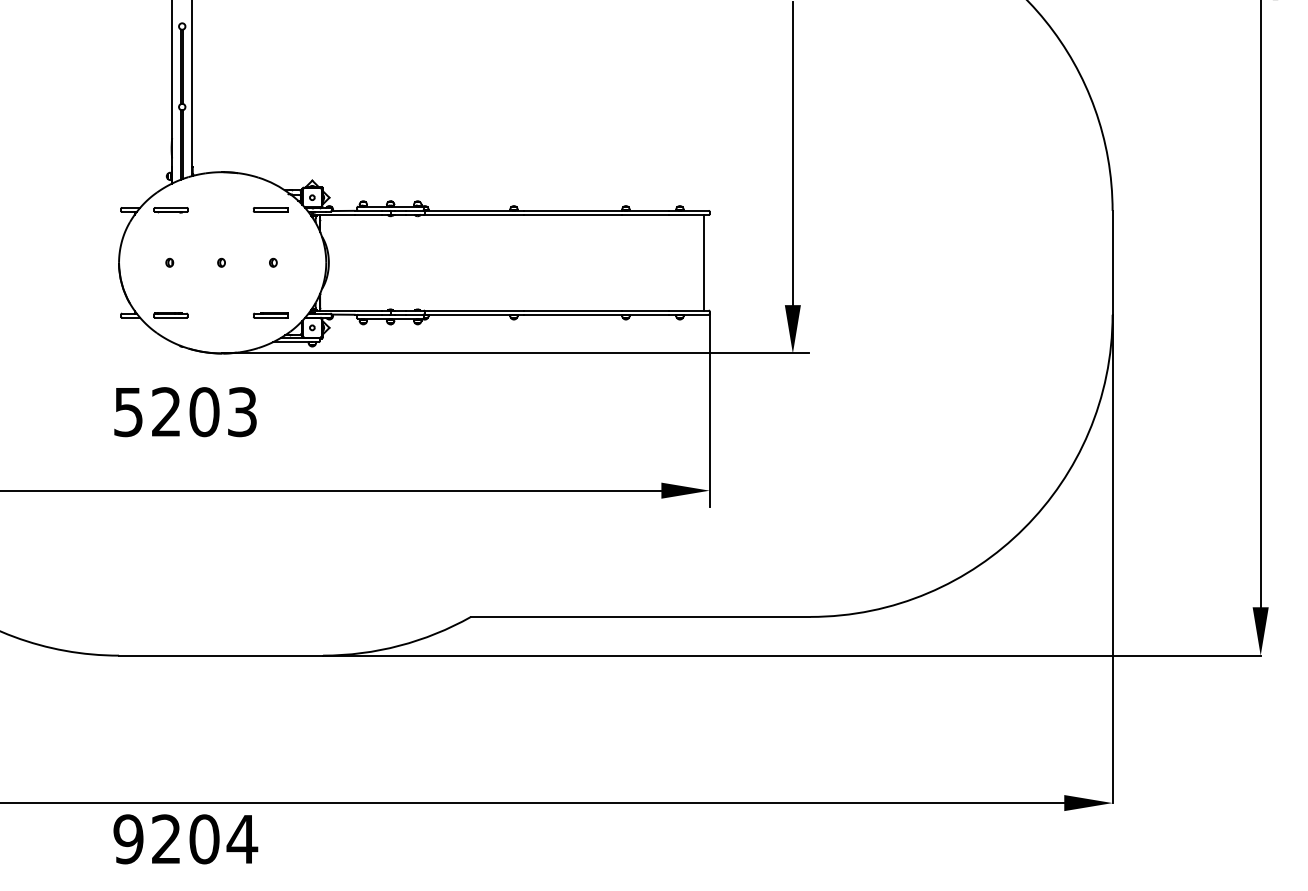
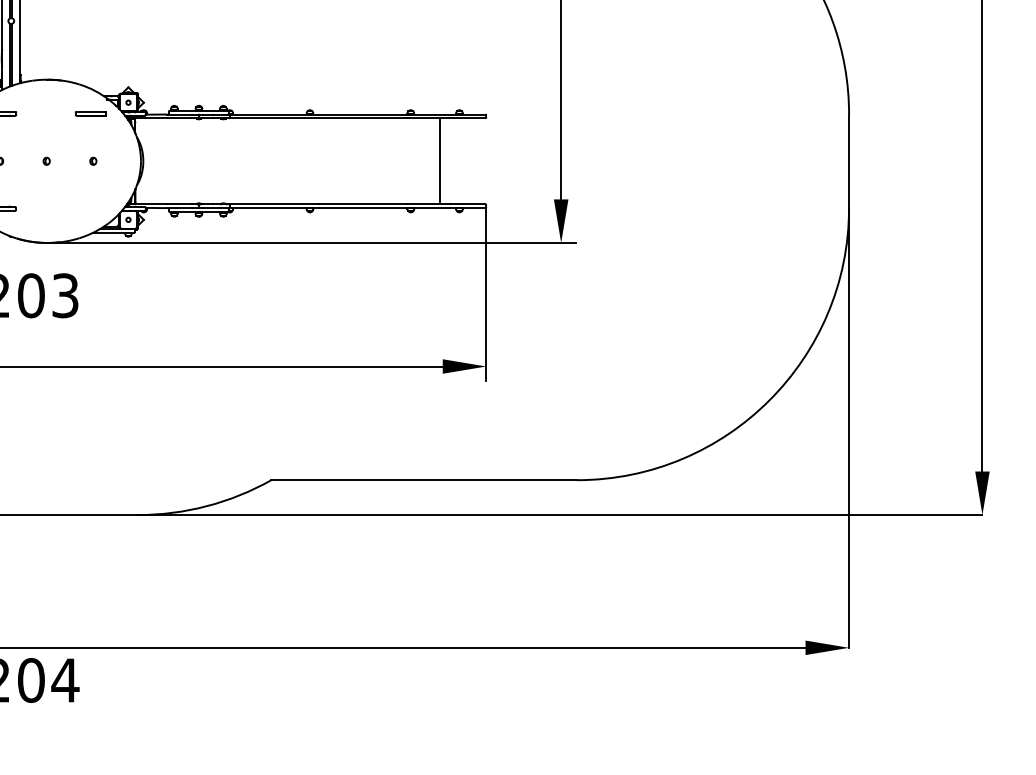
line: (703, 262) -> (440, 161), moved
part: (270, 315) -> (90, 208), removed

